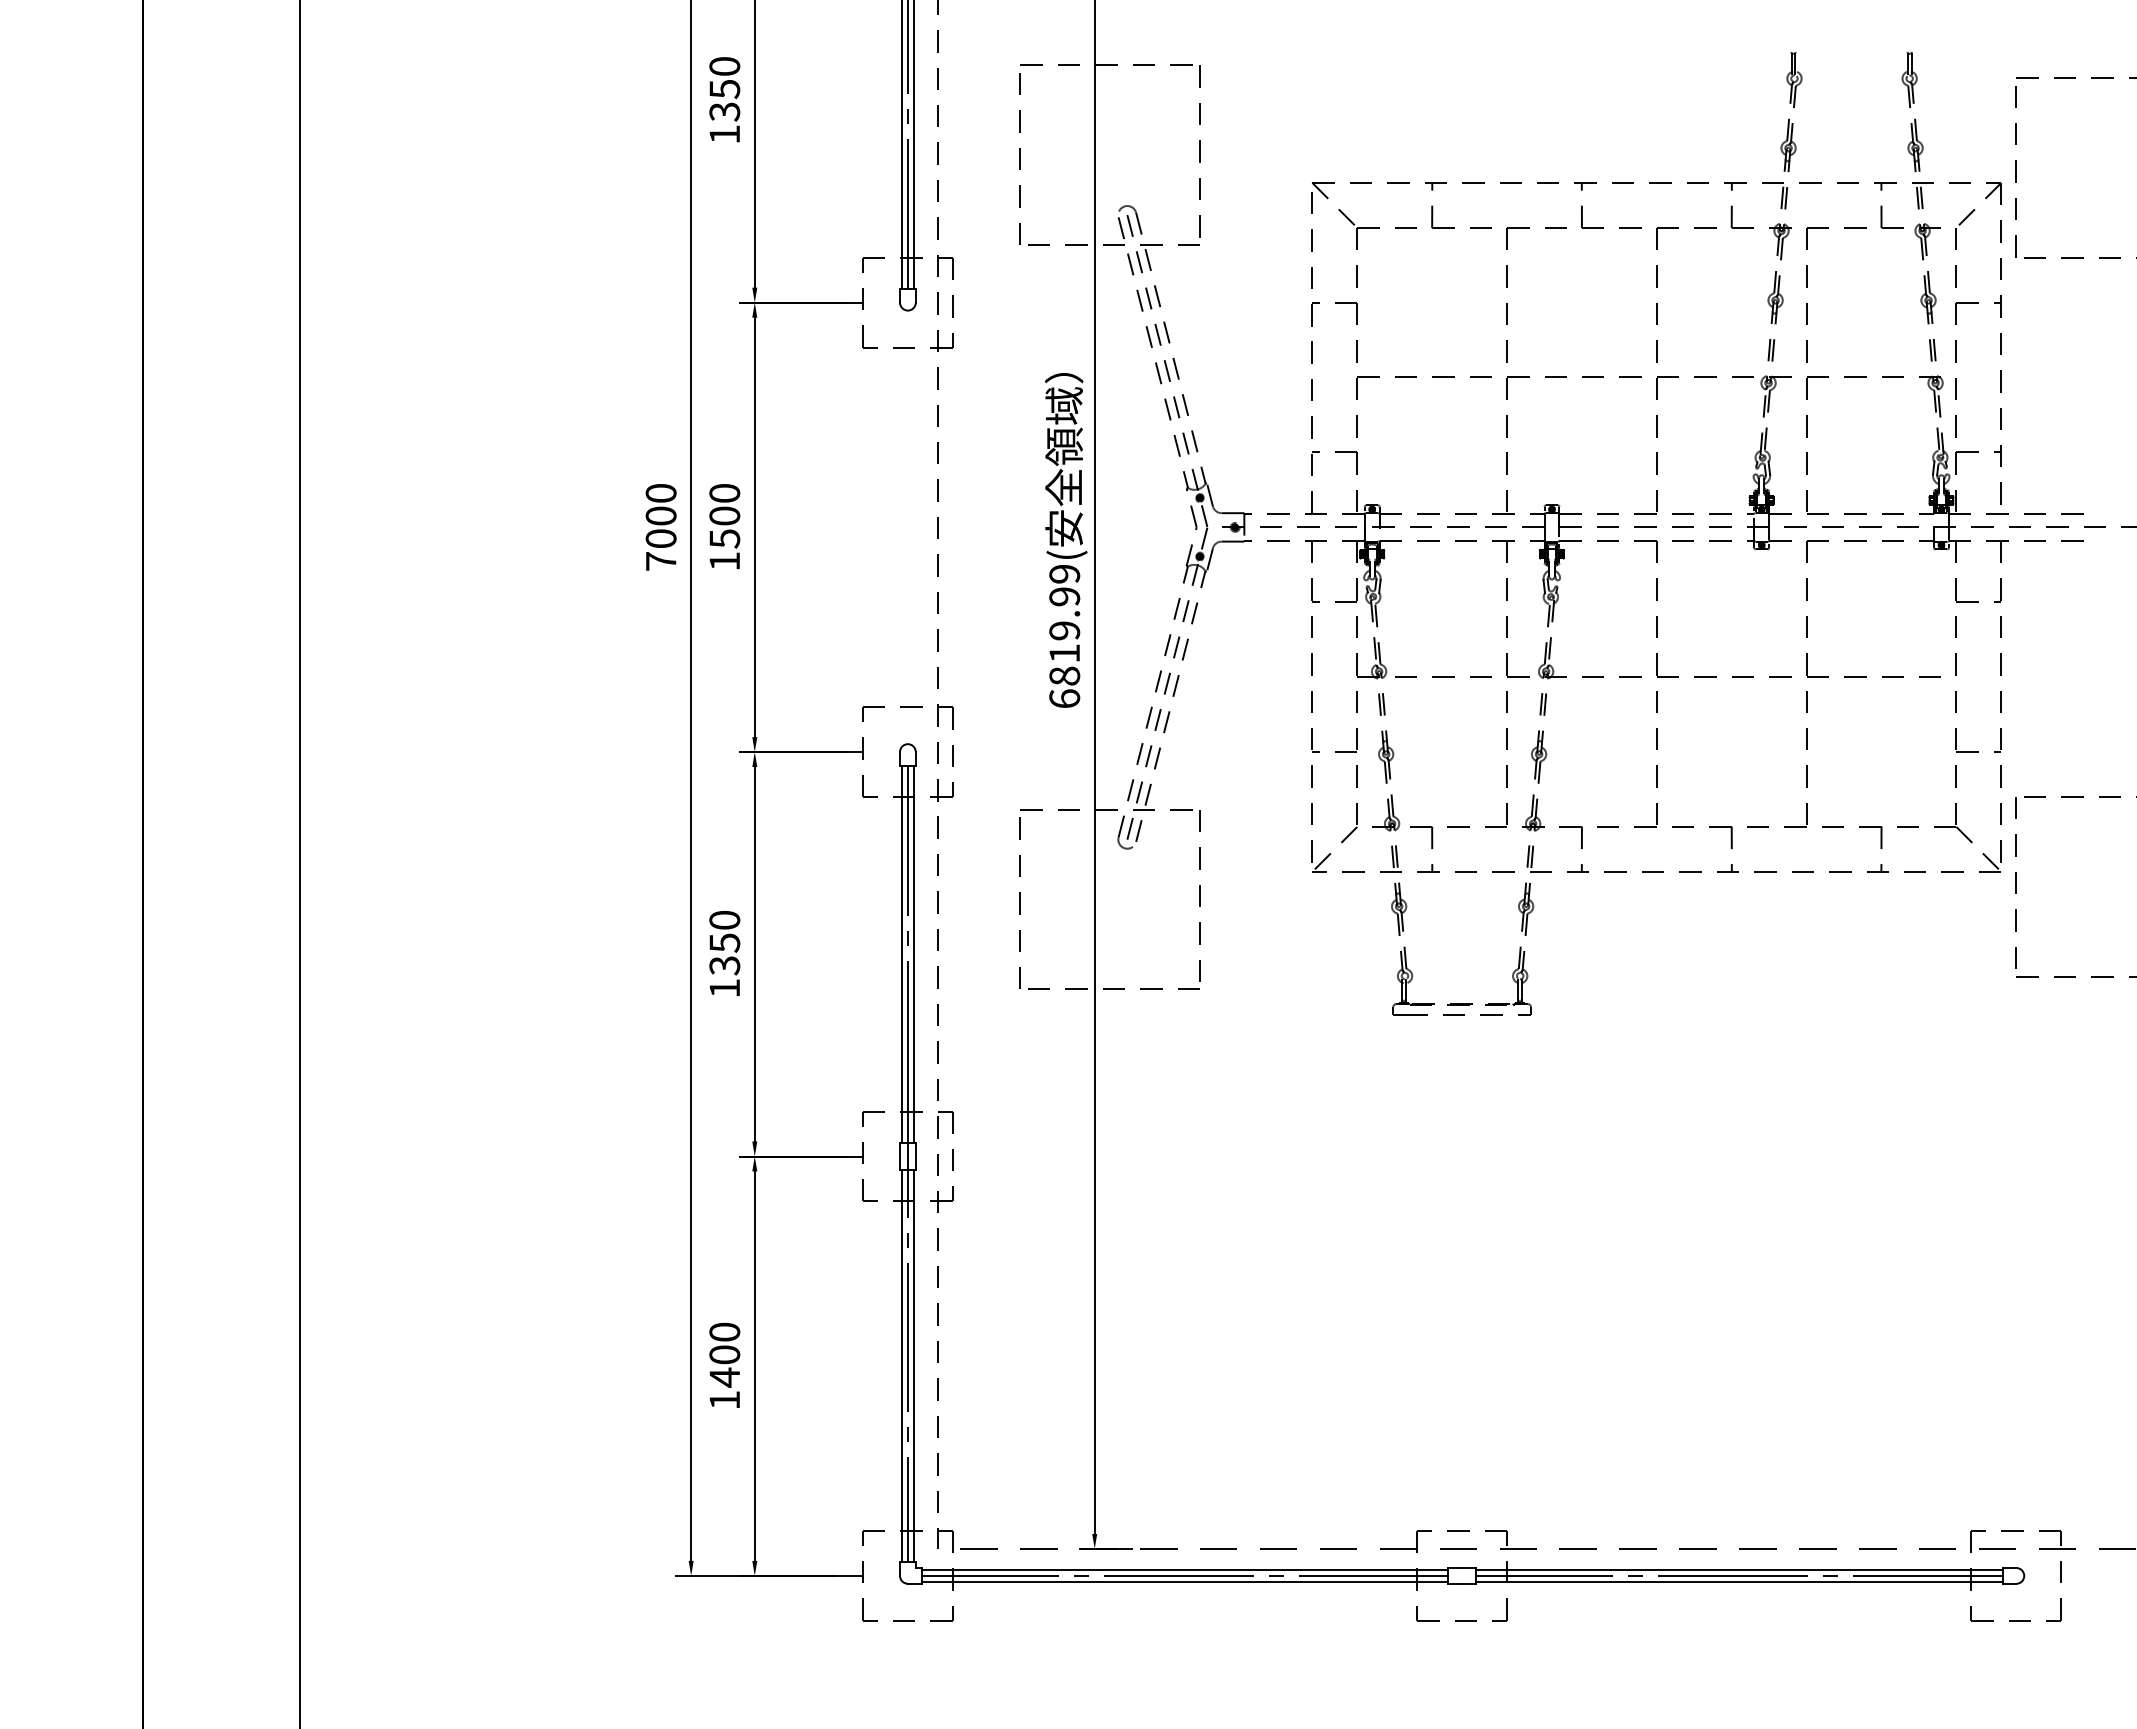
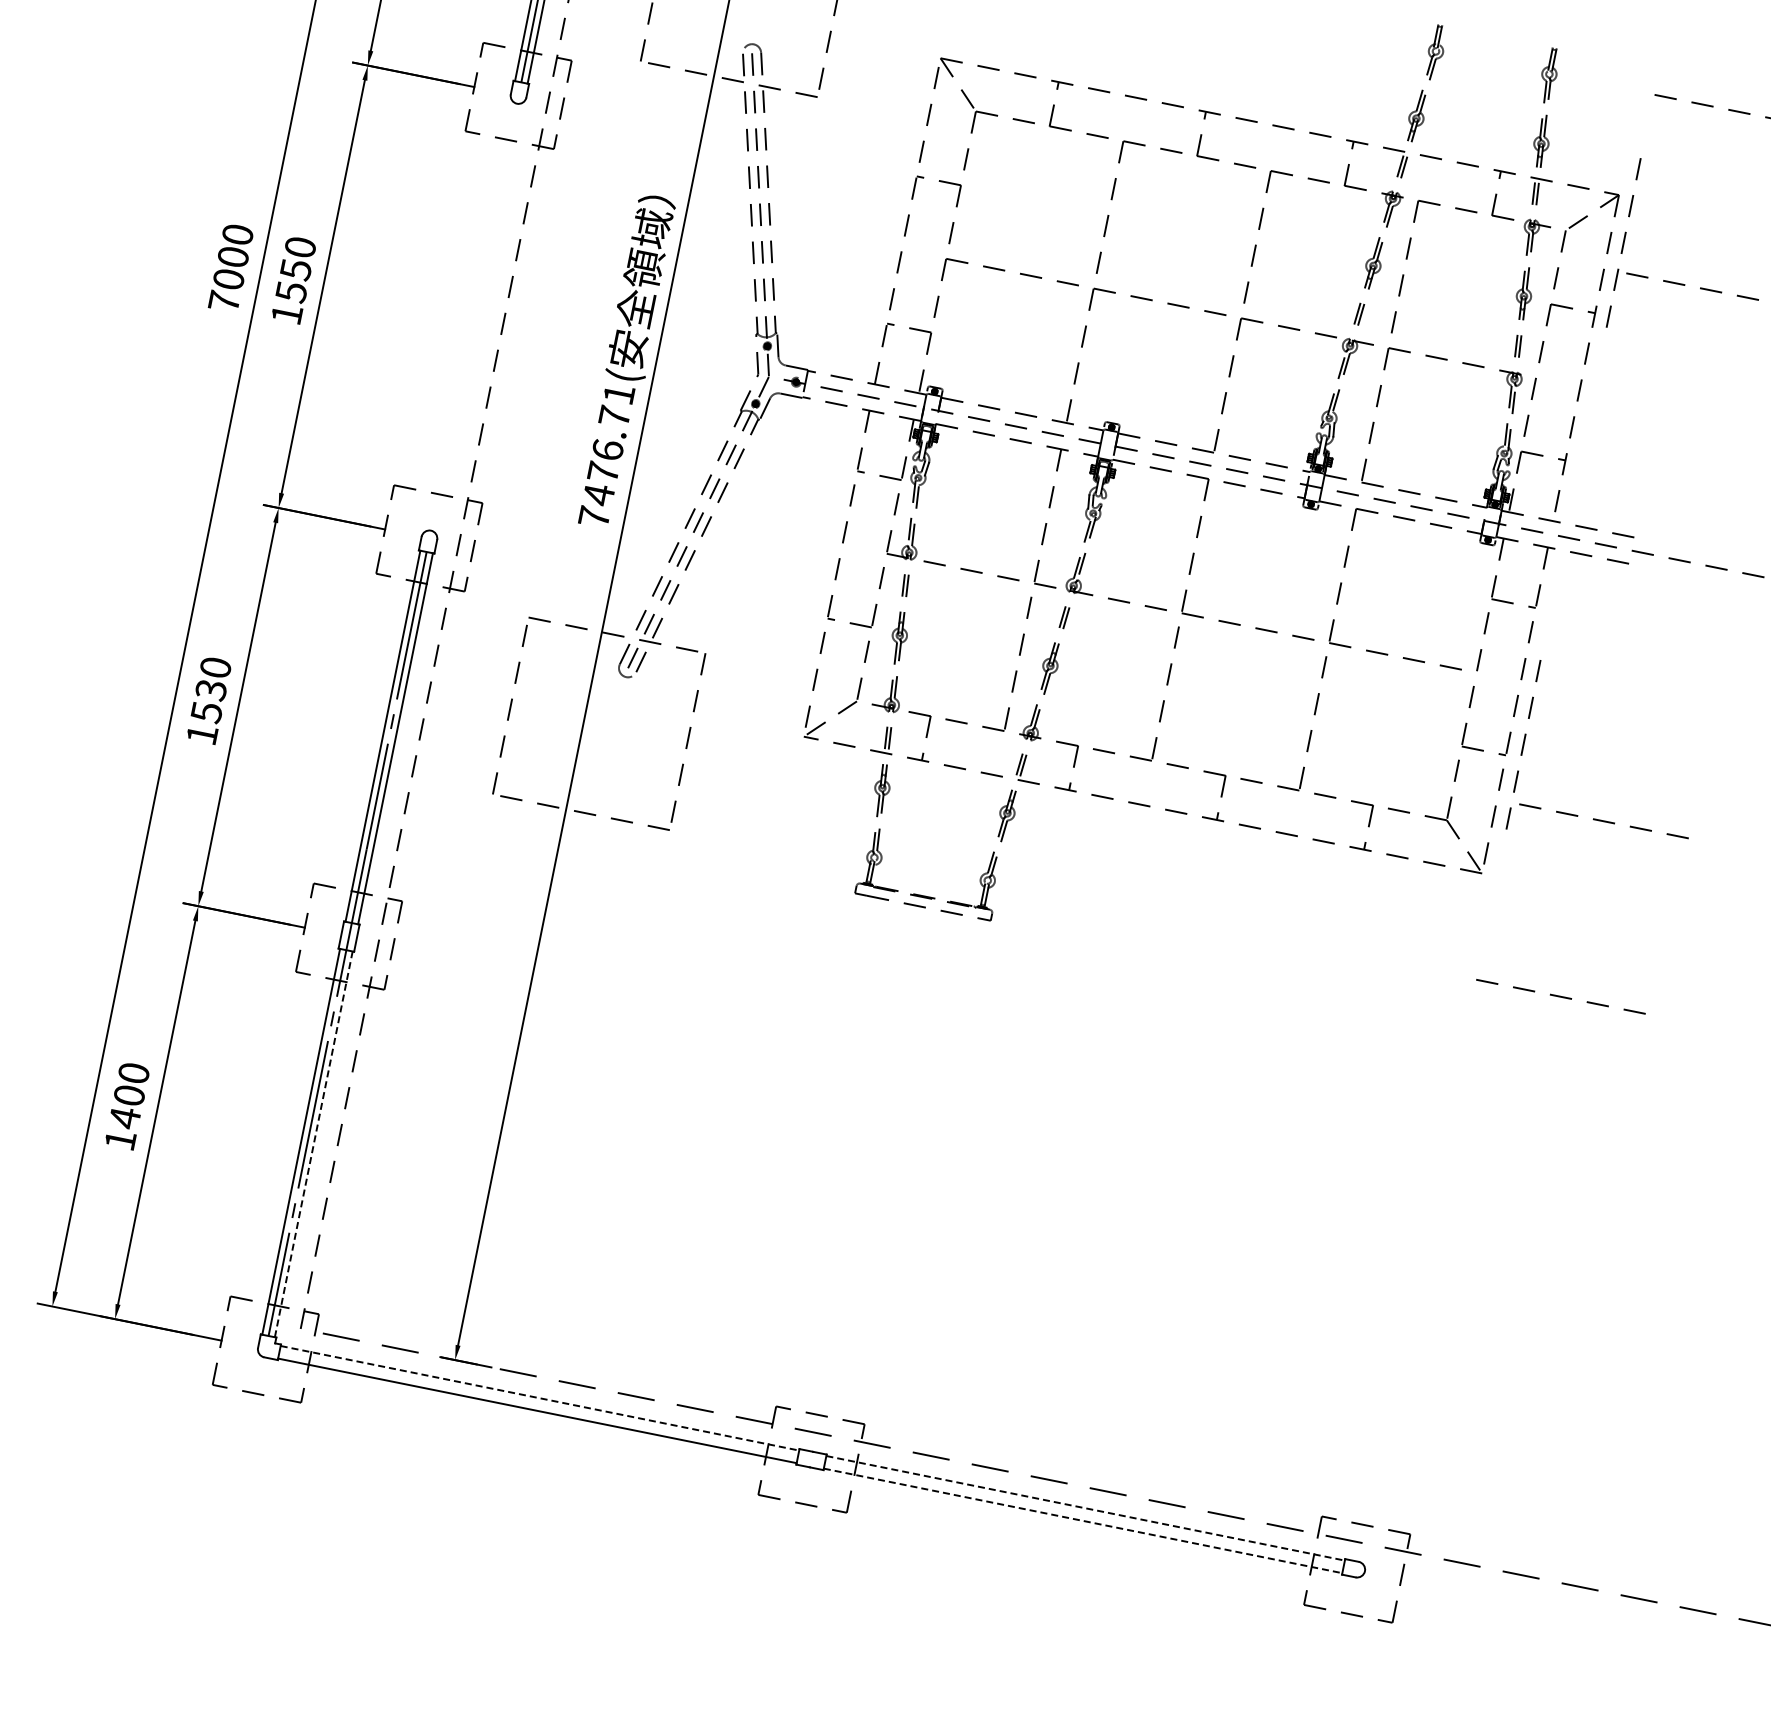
line: (2015, 171) -> (1622, 242), moved
text: (724, 515) -> (295, 269), 1500 -> 1550
text: (1064, 636) -> (606, 455), 6819.99( -> 7476.71(
line: (2015, 882) -> (1522, 743), moved
text: (724, 954) -> (208, 701), 1350 -> 1530
line: (914, 1366) -> (313, 1144), solid -> dashed
line: (1185, 1569) -> (540, 1398), solid -> dashed
line: (1739, 1569) -> (1085, 1508), solid -> dashed
line: (1184, 1575) -> (538, 1404), removed
line: (1738, 1575) -> (1083, 1514), removed
line: (1739, 1582) -> (1083, 1521), solid -> dashed

